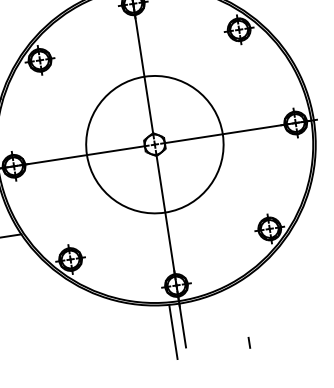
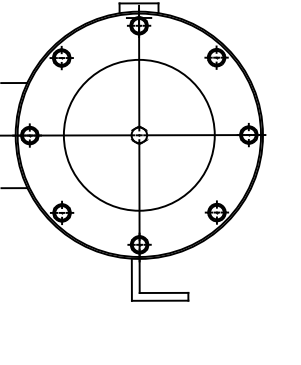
circle: (153, 143) -> (138, 134), size x1.43
line: (216, 342) -> (163, 292), added
line: (212, 353) -> (159, 300), added

